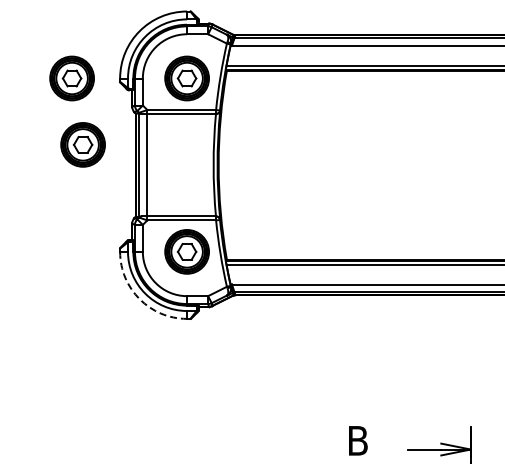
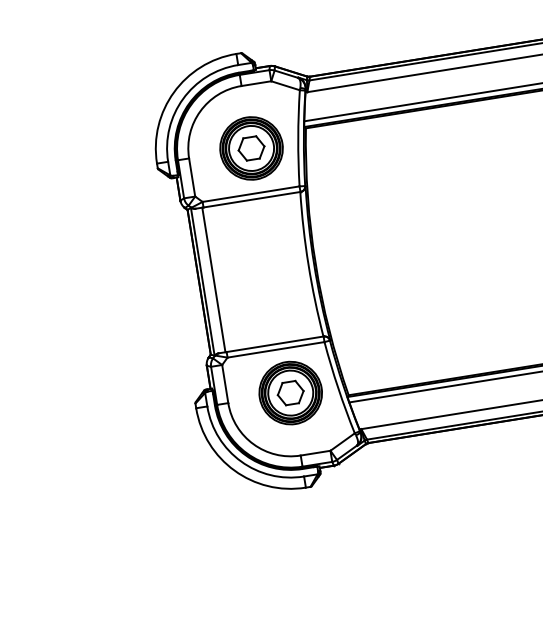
part: (71, 78) -> (88, 174), removed
part: (82, 144) -> (118, 265), removed
arc: (139, 299) -> (234, 471), dashed -> solid

